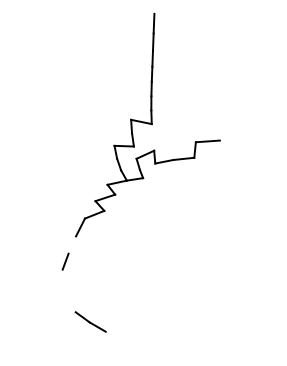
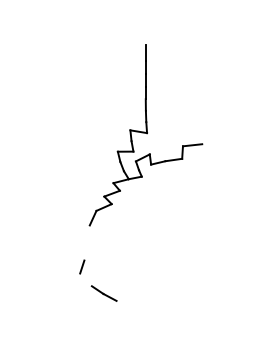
line: (65, 261) -> (82, 266), moved

